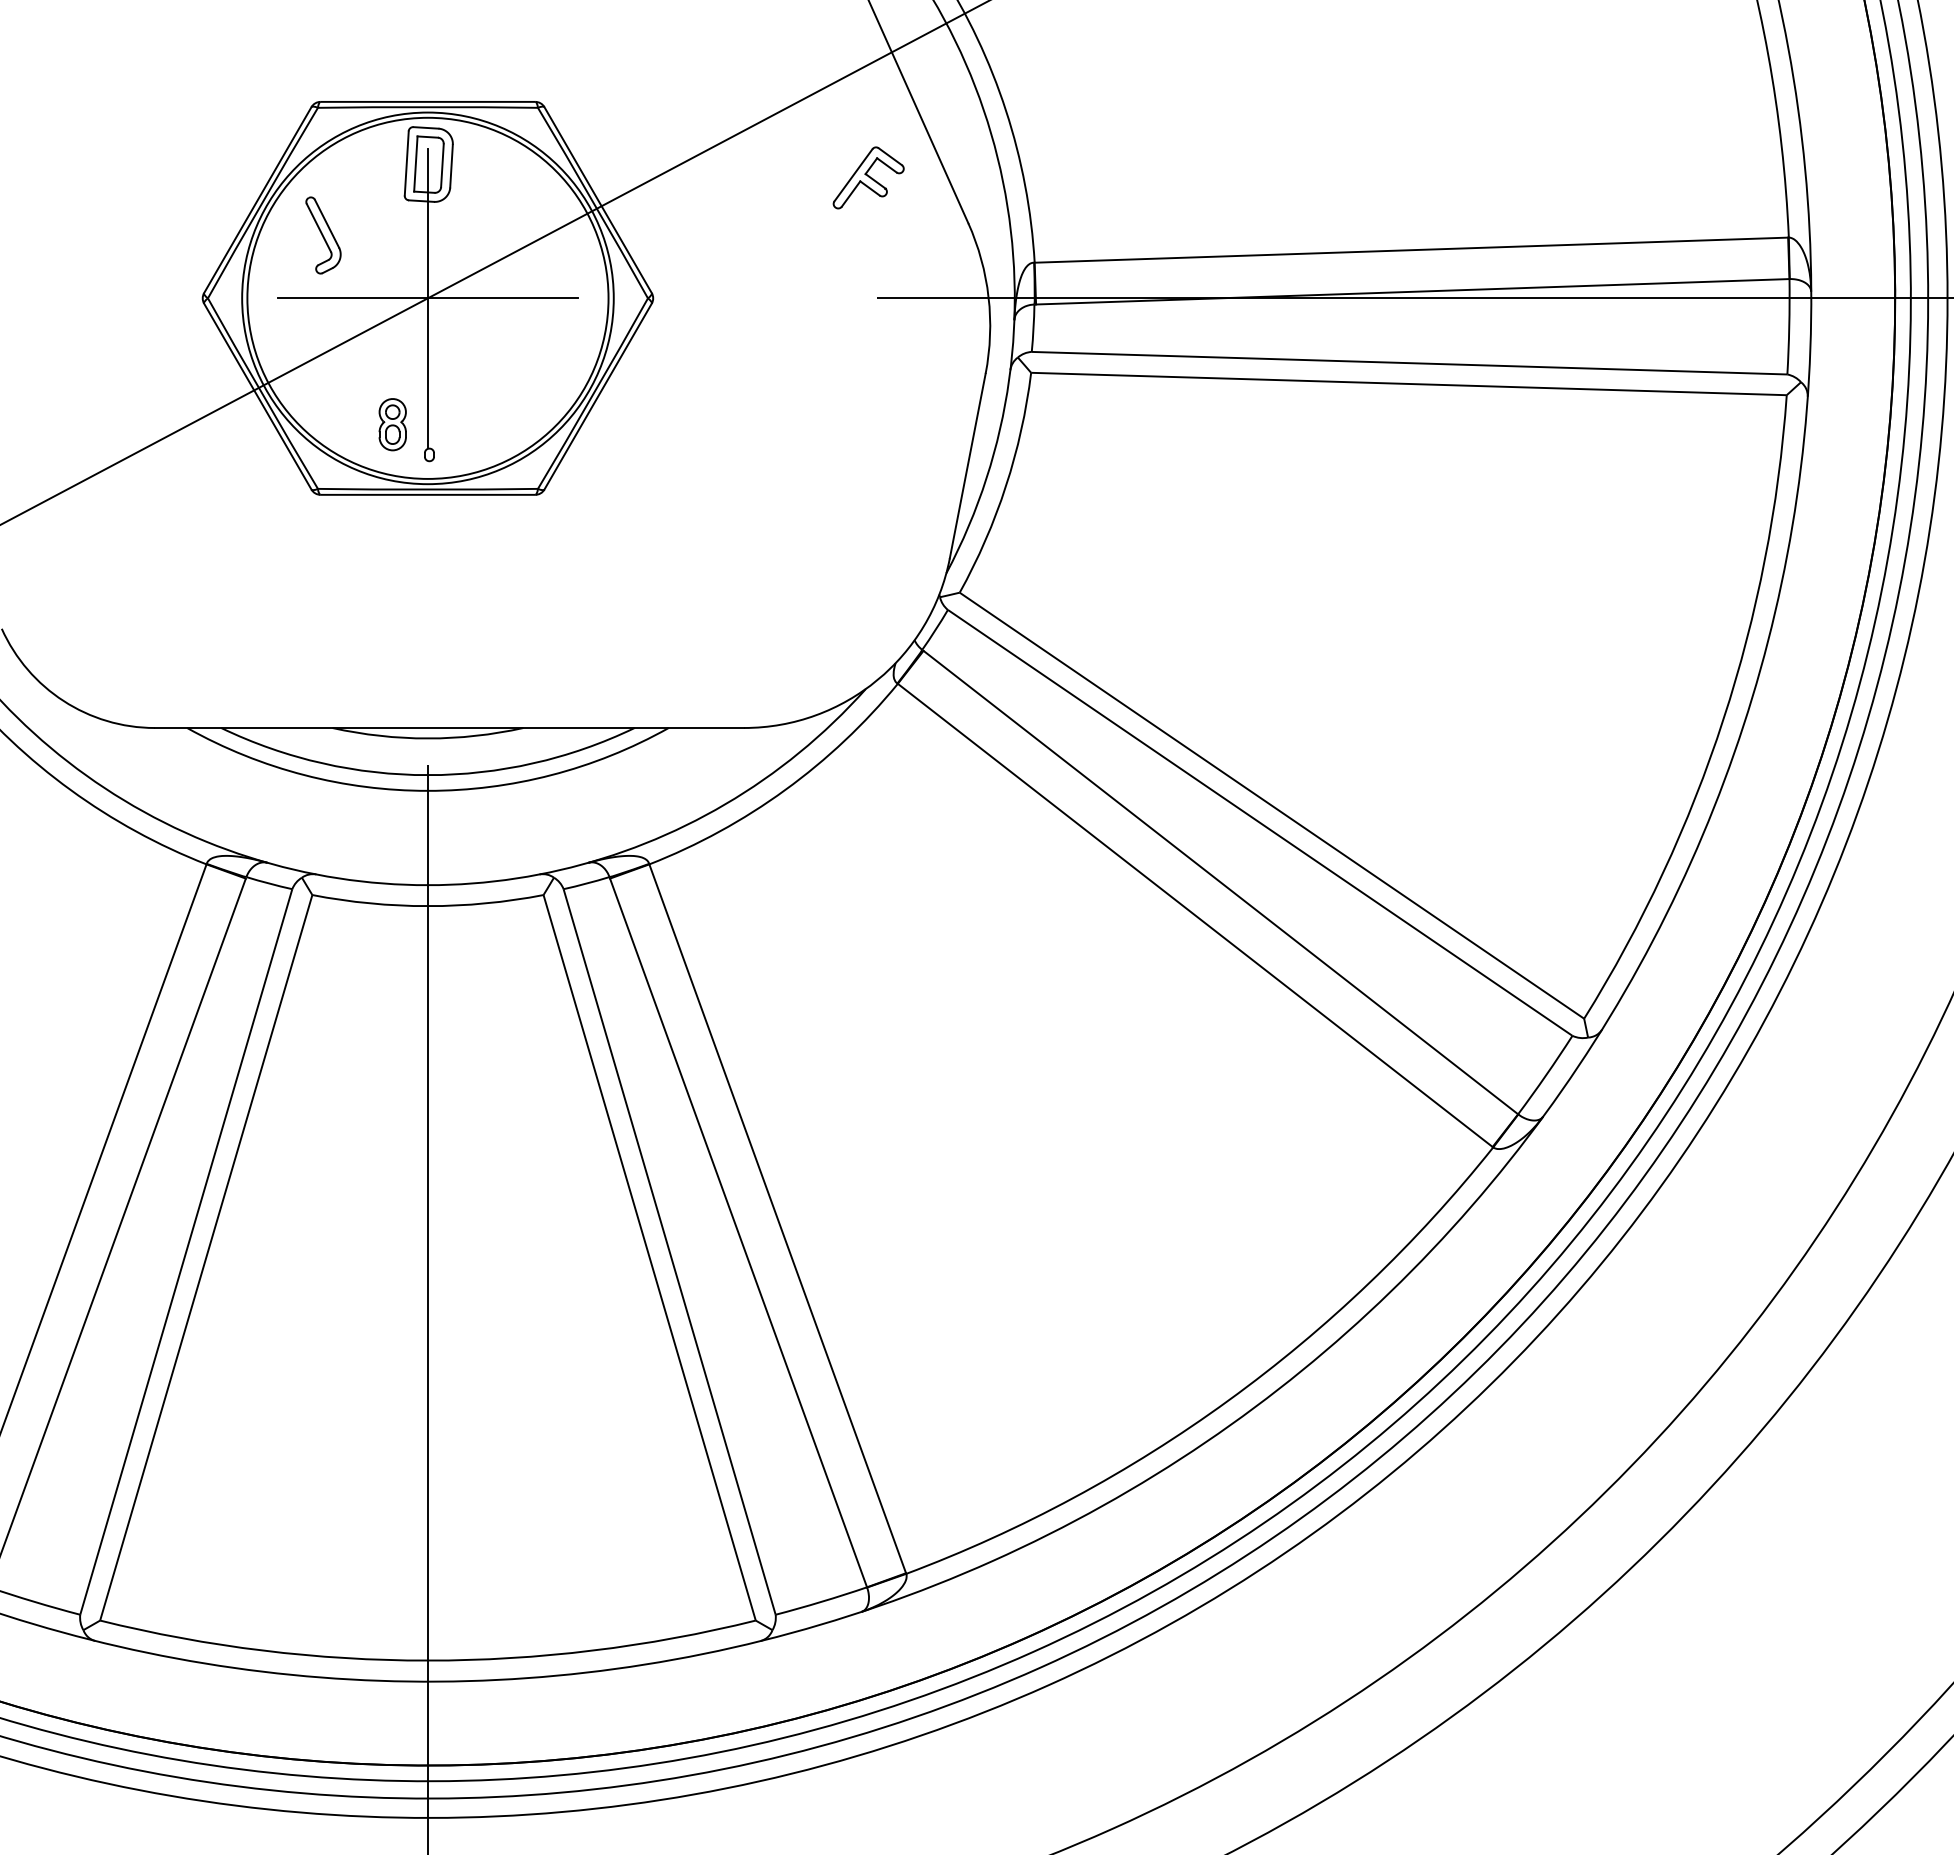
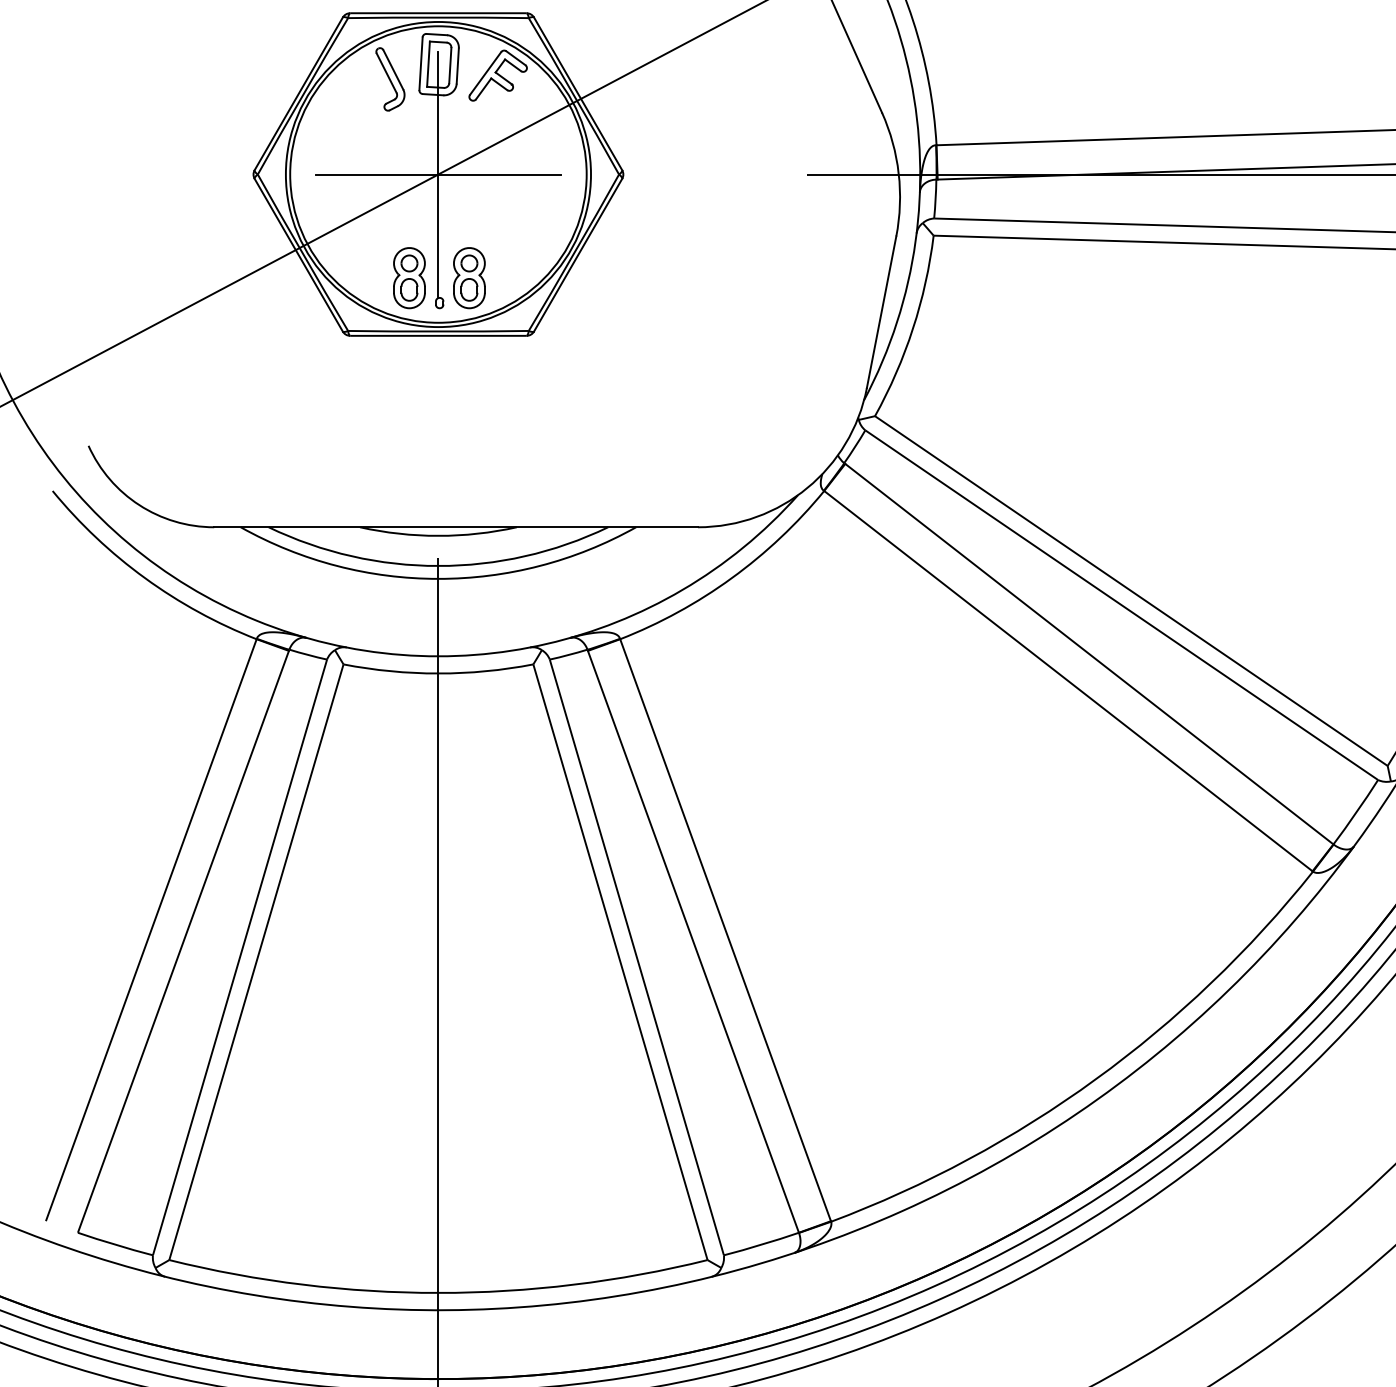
part: (868, 177) -> (497, 75), moved
part: (323, 235) -> (390, 79), moved
part: (392, 424) -> (409, 278), size x1.43
part: (465, 424) -> (469, 278), added

